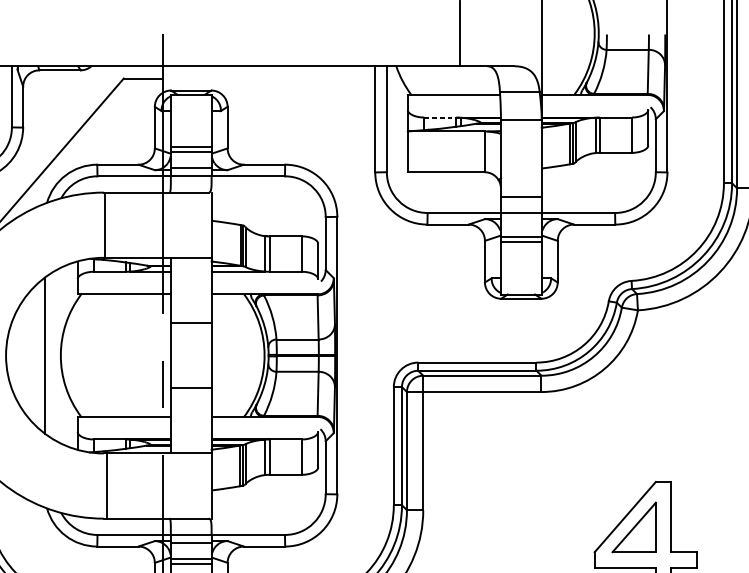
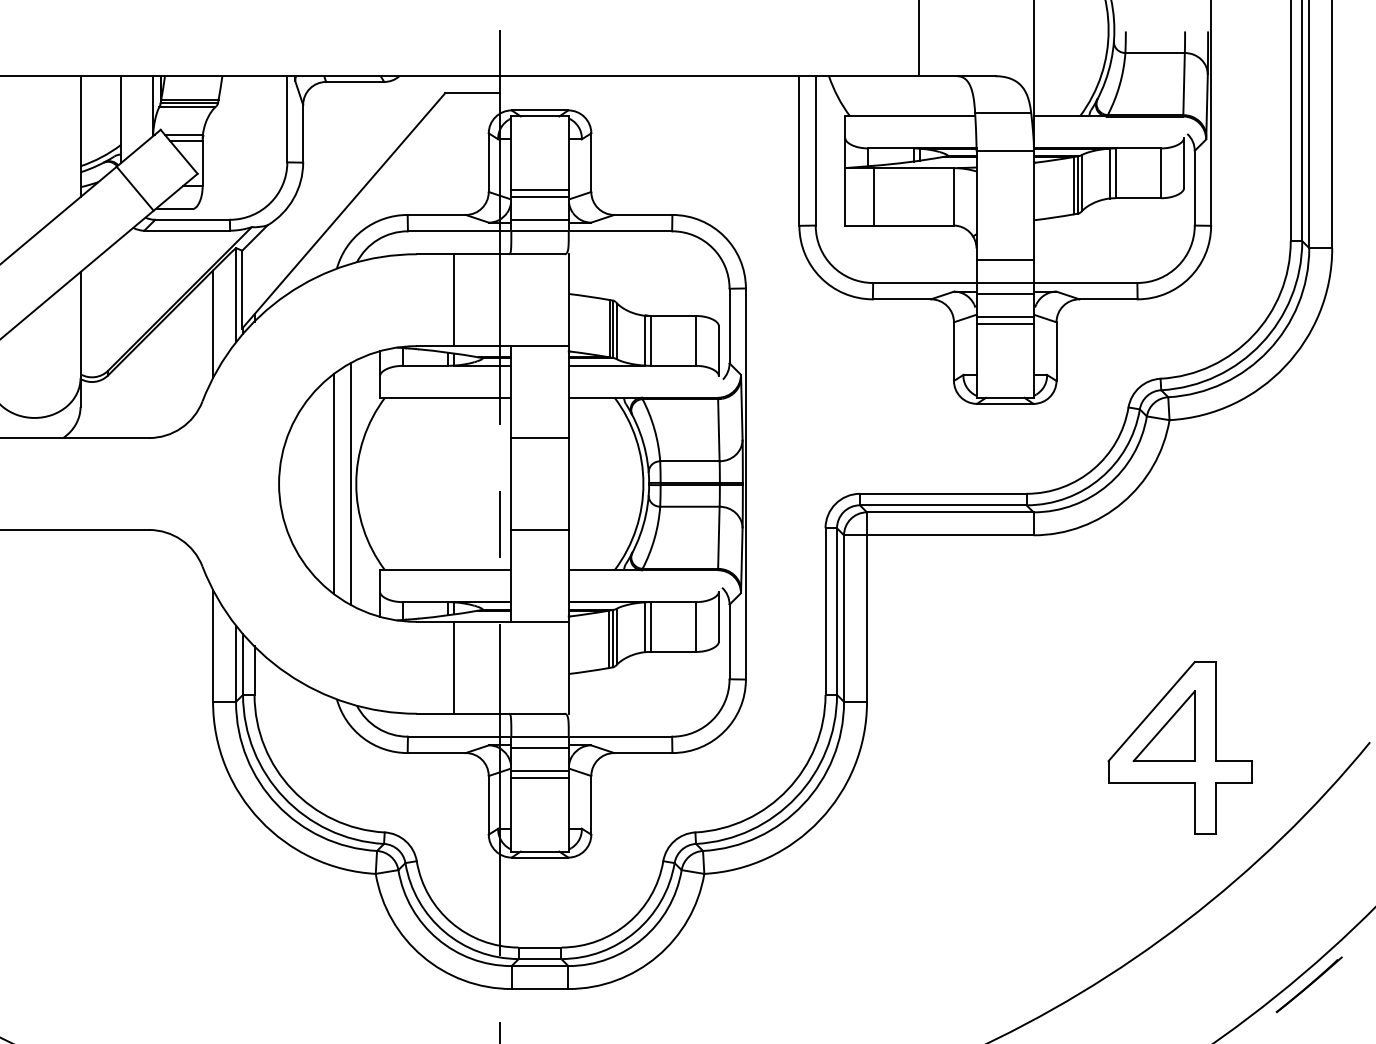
line: (439, 117) -> (890, 148), dashed -> solid
line: (427, 151) -> (873, 196), added
line: (520, 221) -> (1004, 294), added
line: (104, 225) -> (453, 300), moved
line: (56, 355) -> (350, 483), added
line: (106, 485) -> (453, 667), moved

